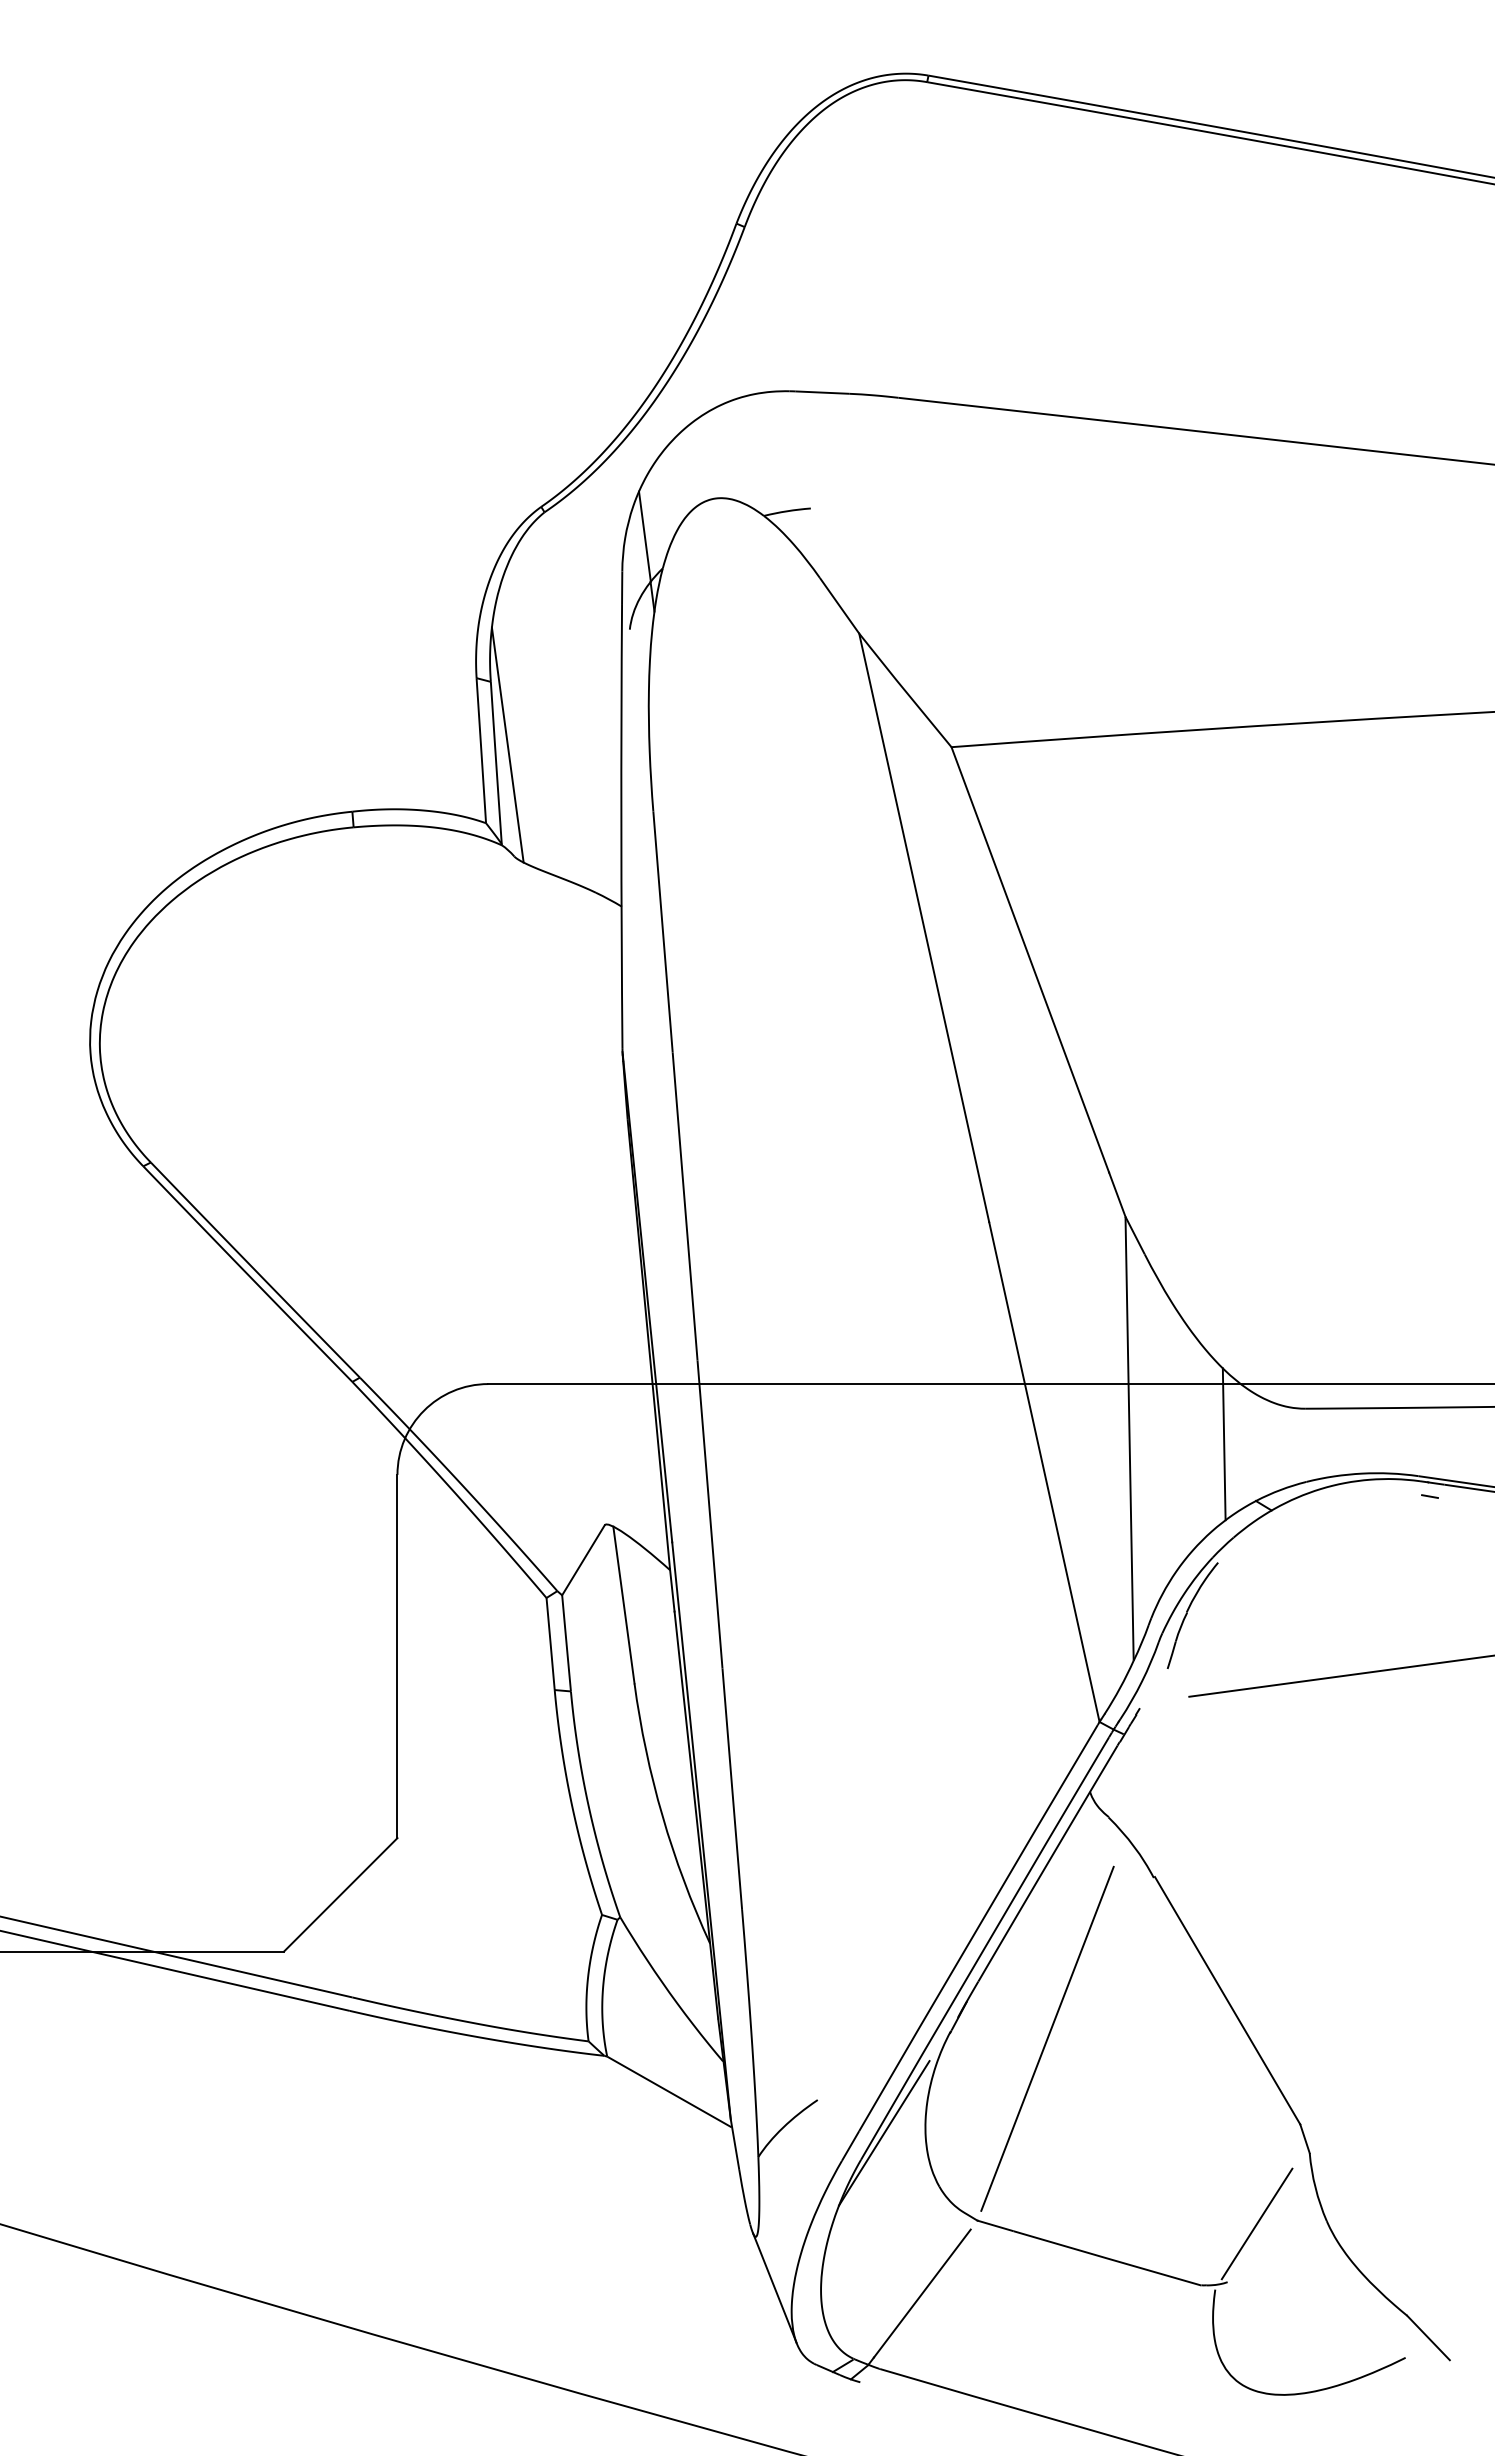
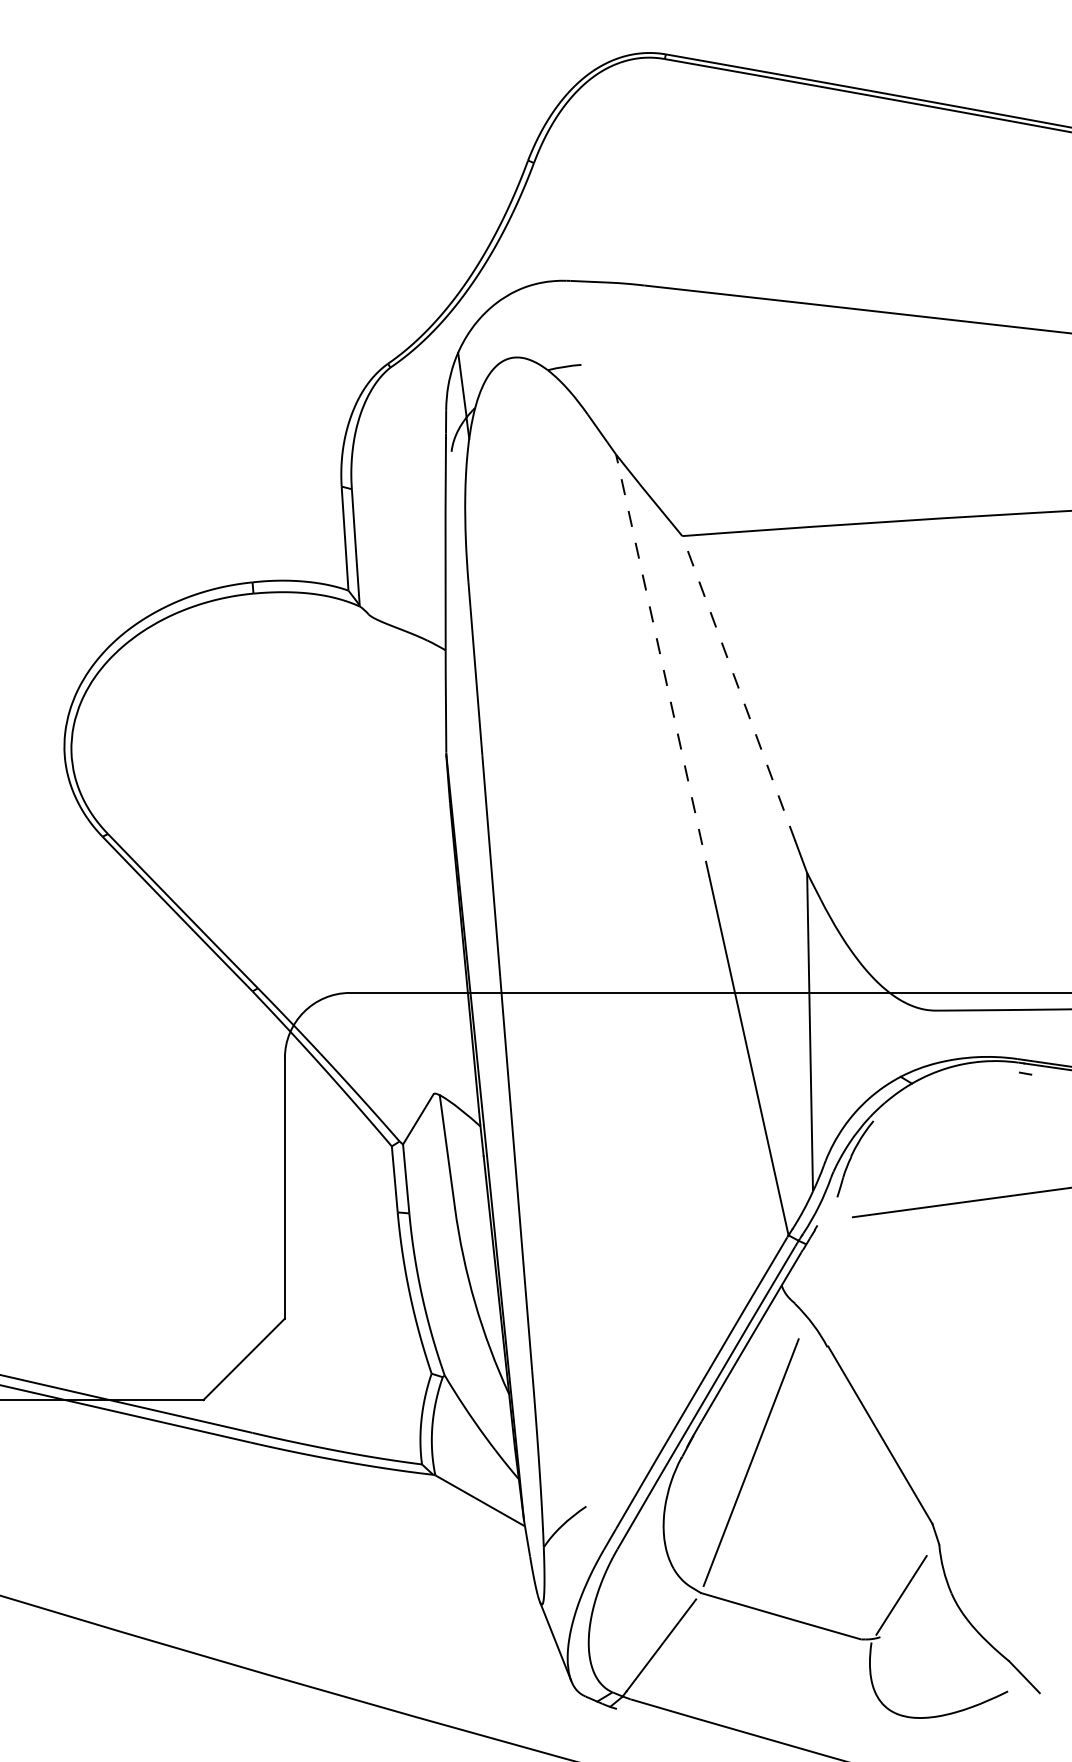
line: (507, 744) -> (363, 534), removed
line: (924, 927) -> (662, 665), solid -> dashed
line: (1030, 959) -> (738, 688), solid -> dashed
line: (1223, 1444) -> (877, 1036), removed
line: (884, 2133) -> (634, 1530), removed

